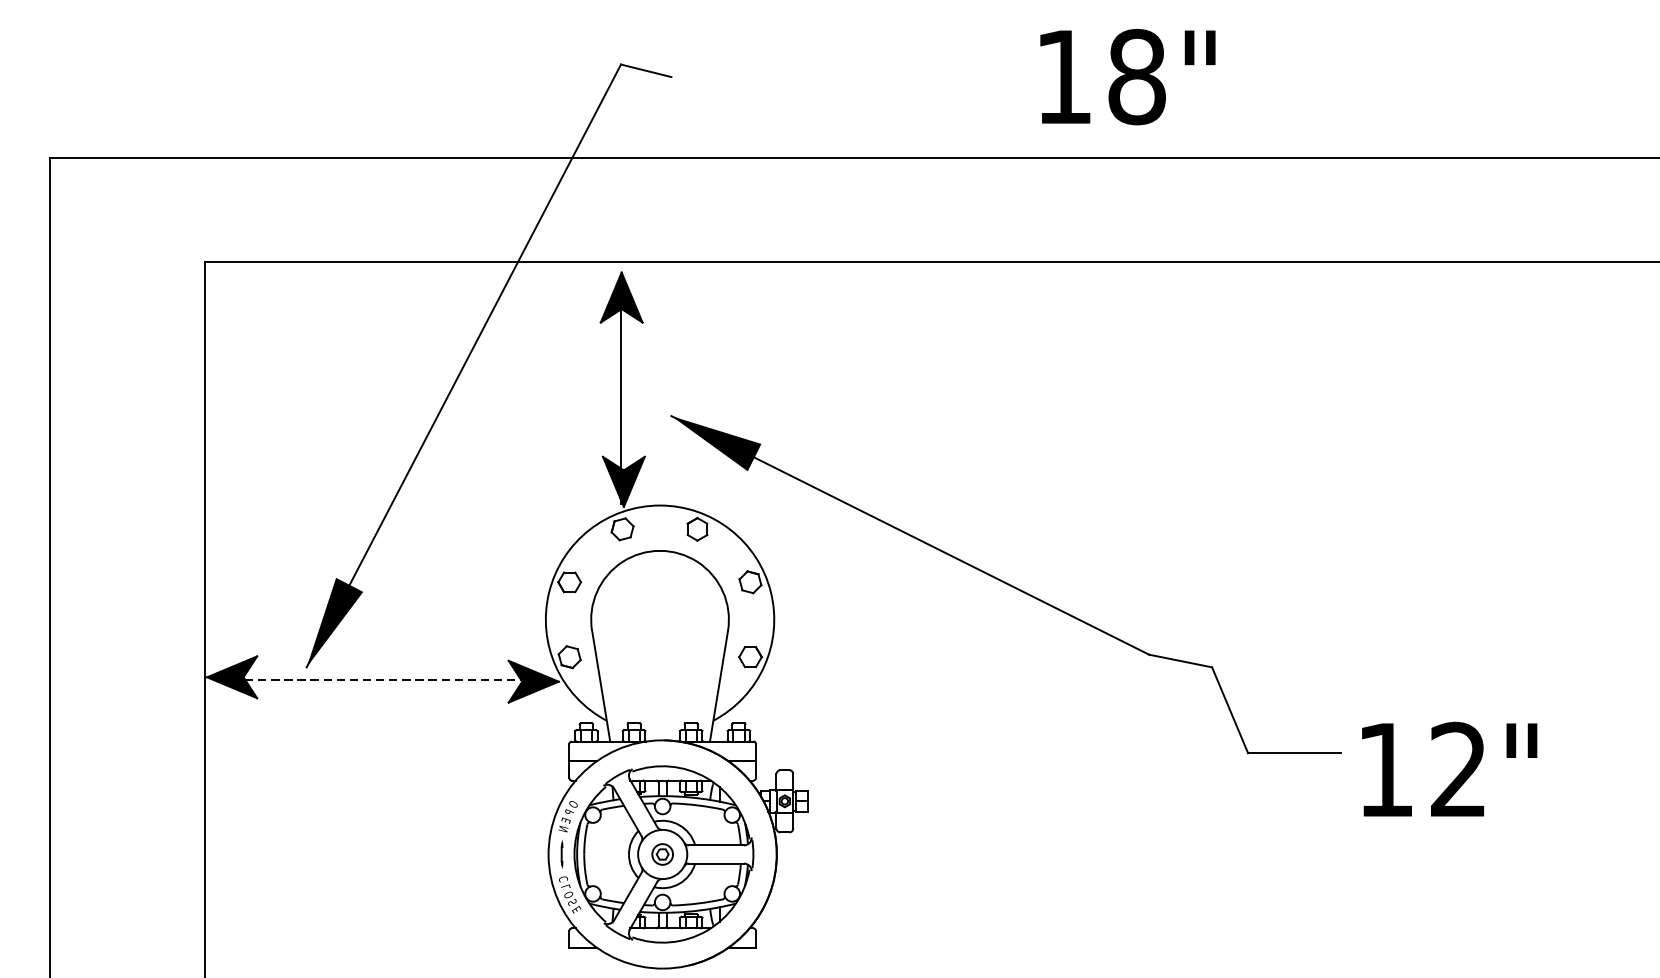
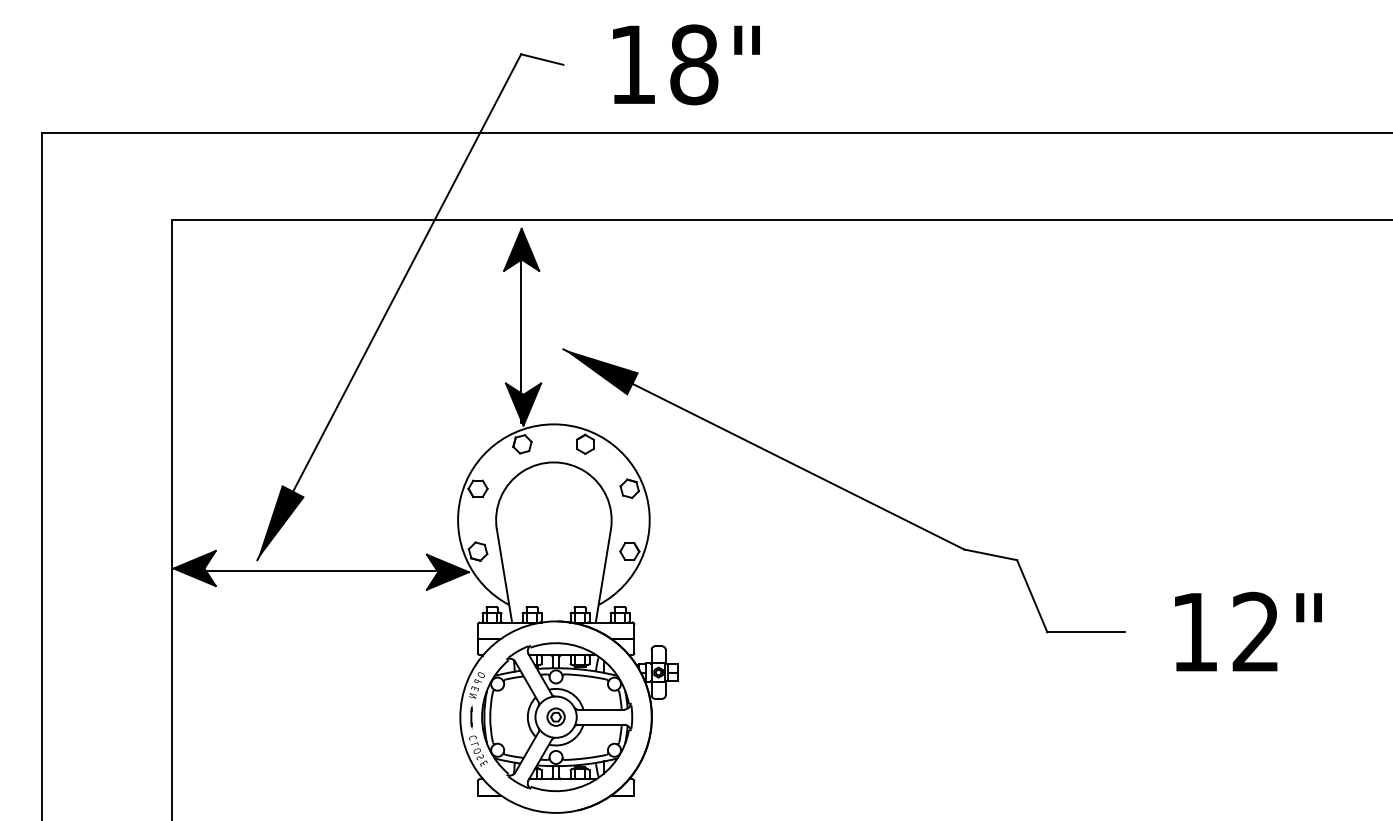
text: (1127, 76) -> (686, 64), moved
line: (375, 679) -> (315, 570), dashed -> solid
text: (1449, 769) -> (1248, 631), moved

